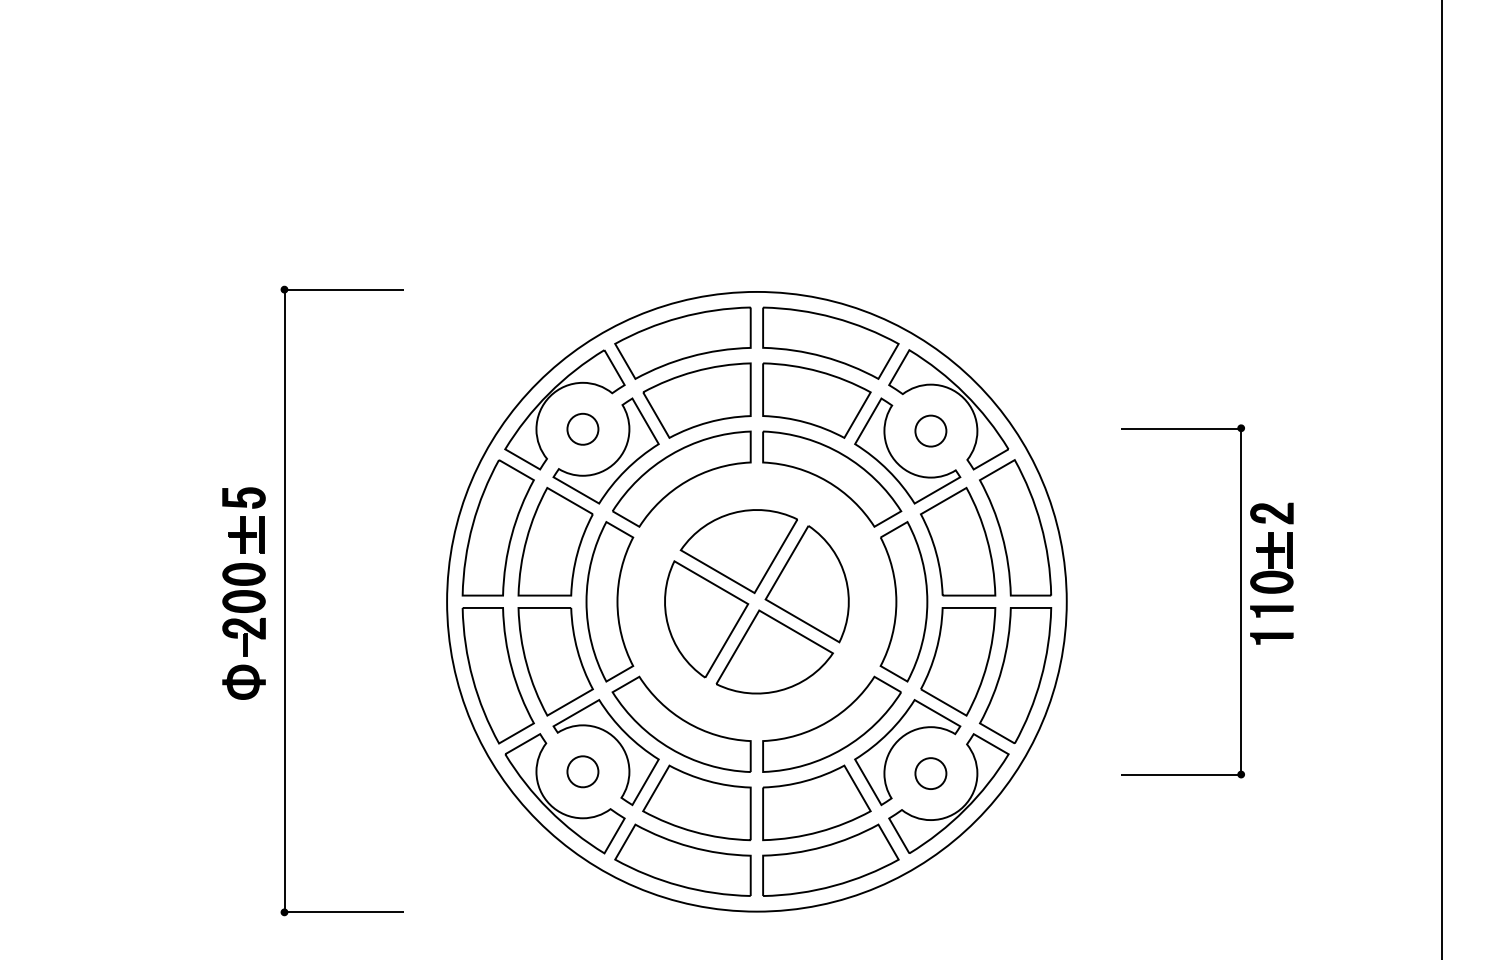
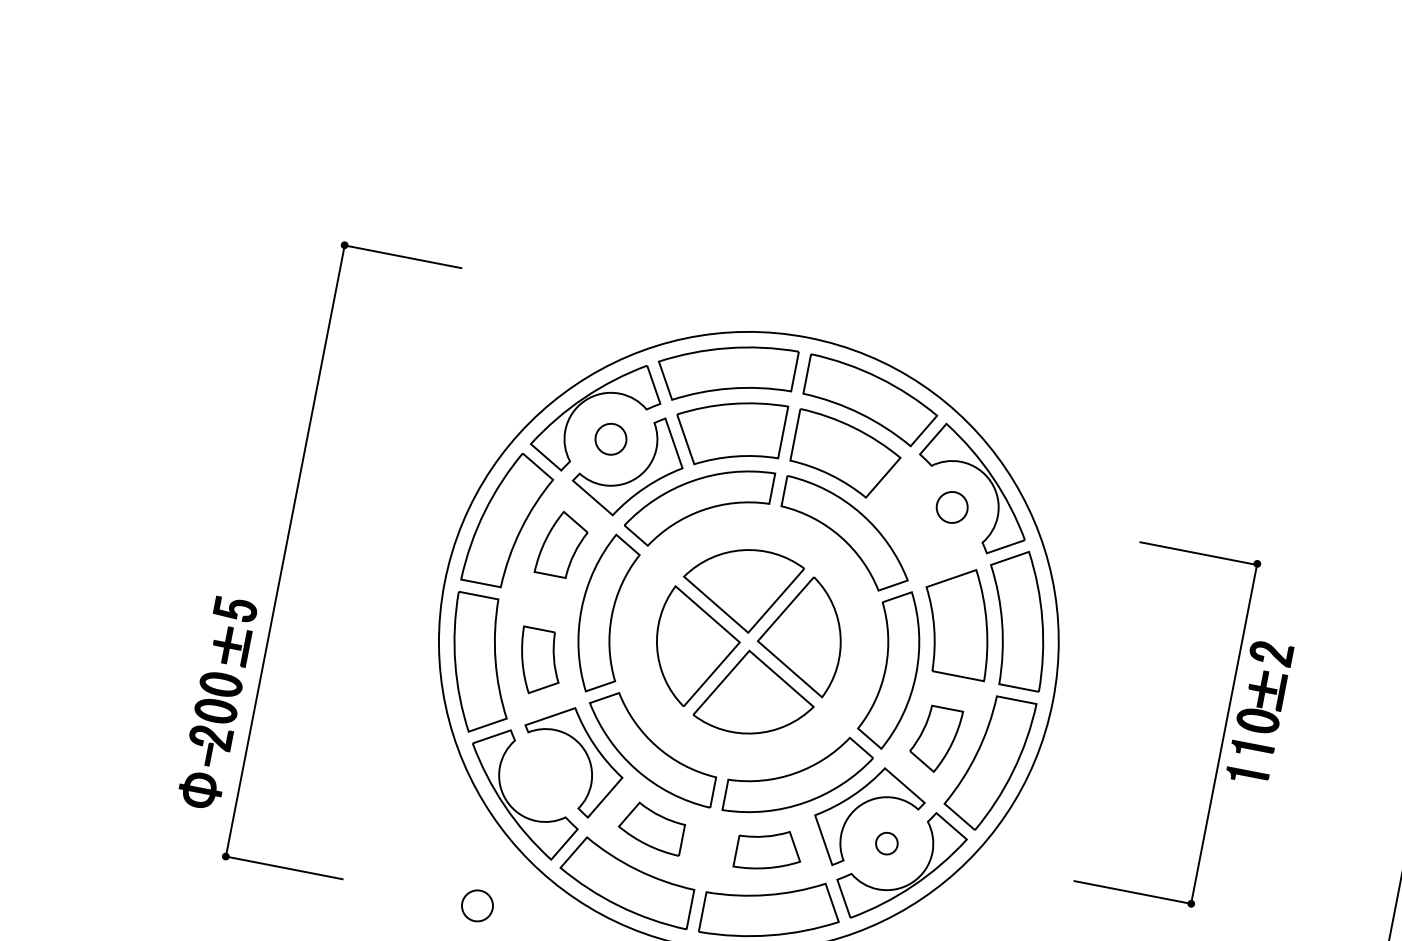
part: (896, 460) -> (912, 529), removed
part: (555, 541) -> (562, 544), size x0.6
part: (243, 593) -> (216, 703), moved
part: (555, 661) -> (539, 661), size x0.6
part: (958, 661) -> (935, 738), size x0.6
part: (582, 771) -> (477, 905), moved
part: (930, 773) -> (886, 843), size x0.7
part: (696, 802) -> (651, 827), size x0.6
part: (816, 802) -> (769, 850), size x0.6

